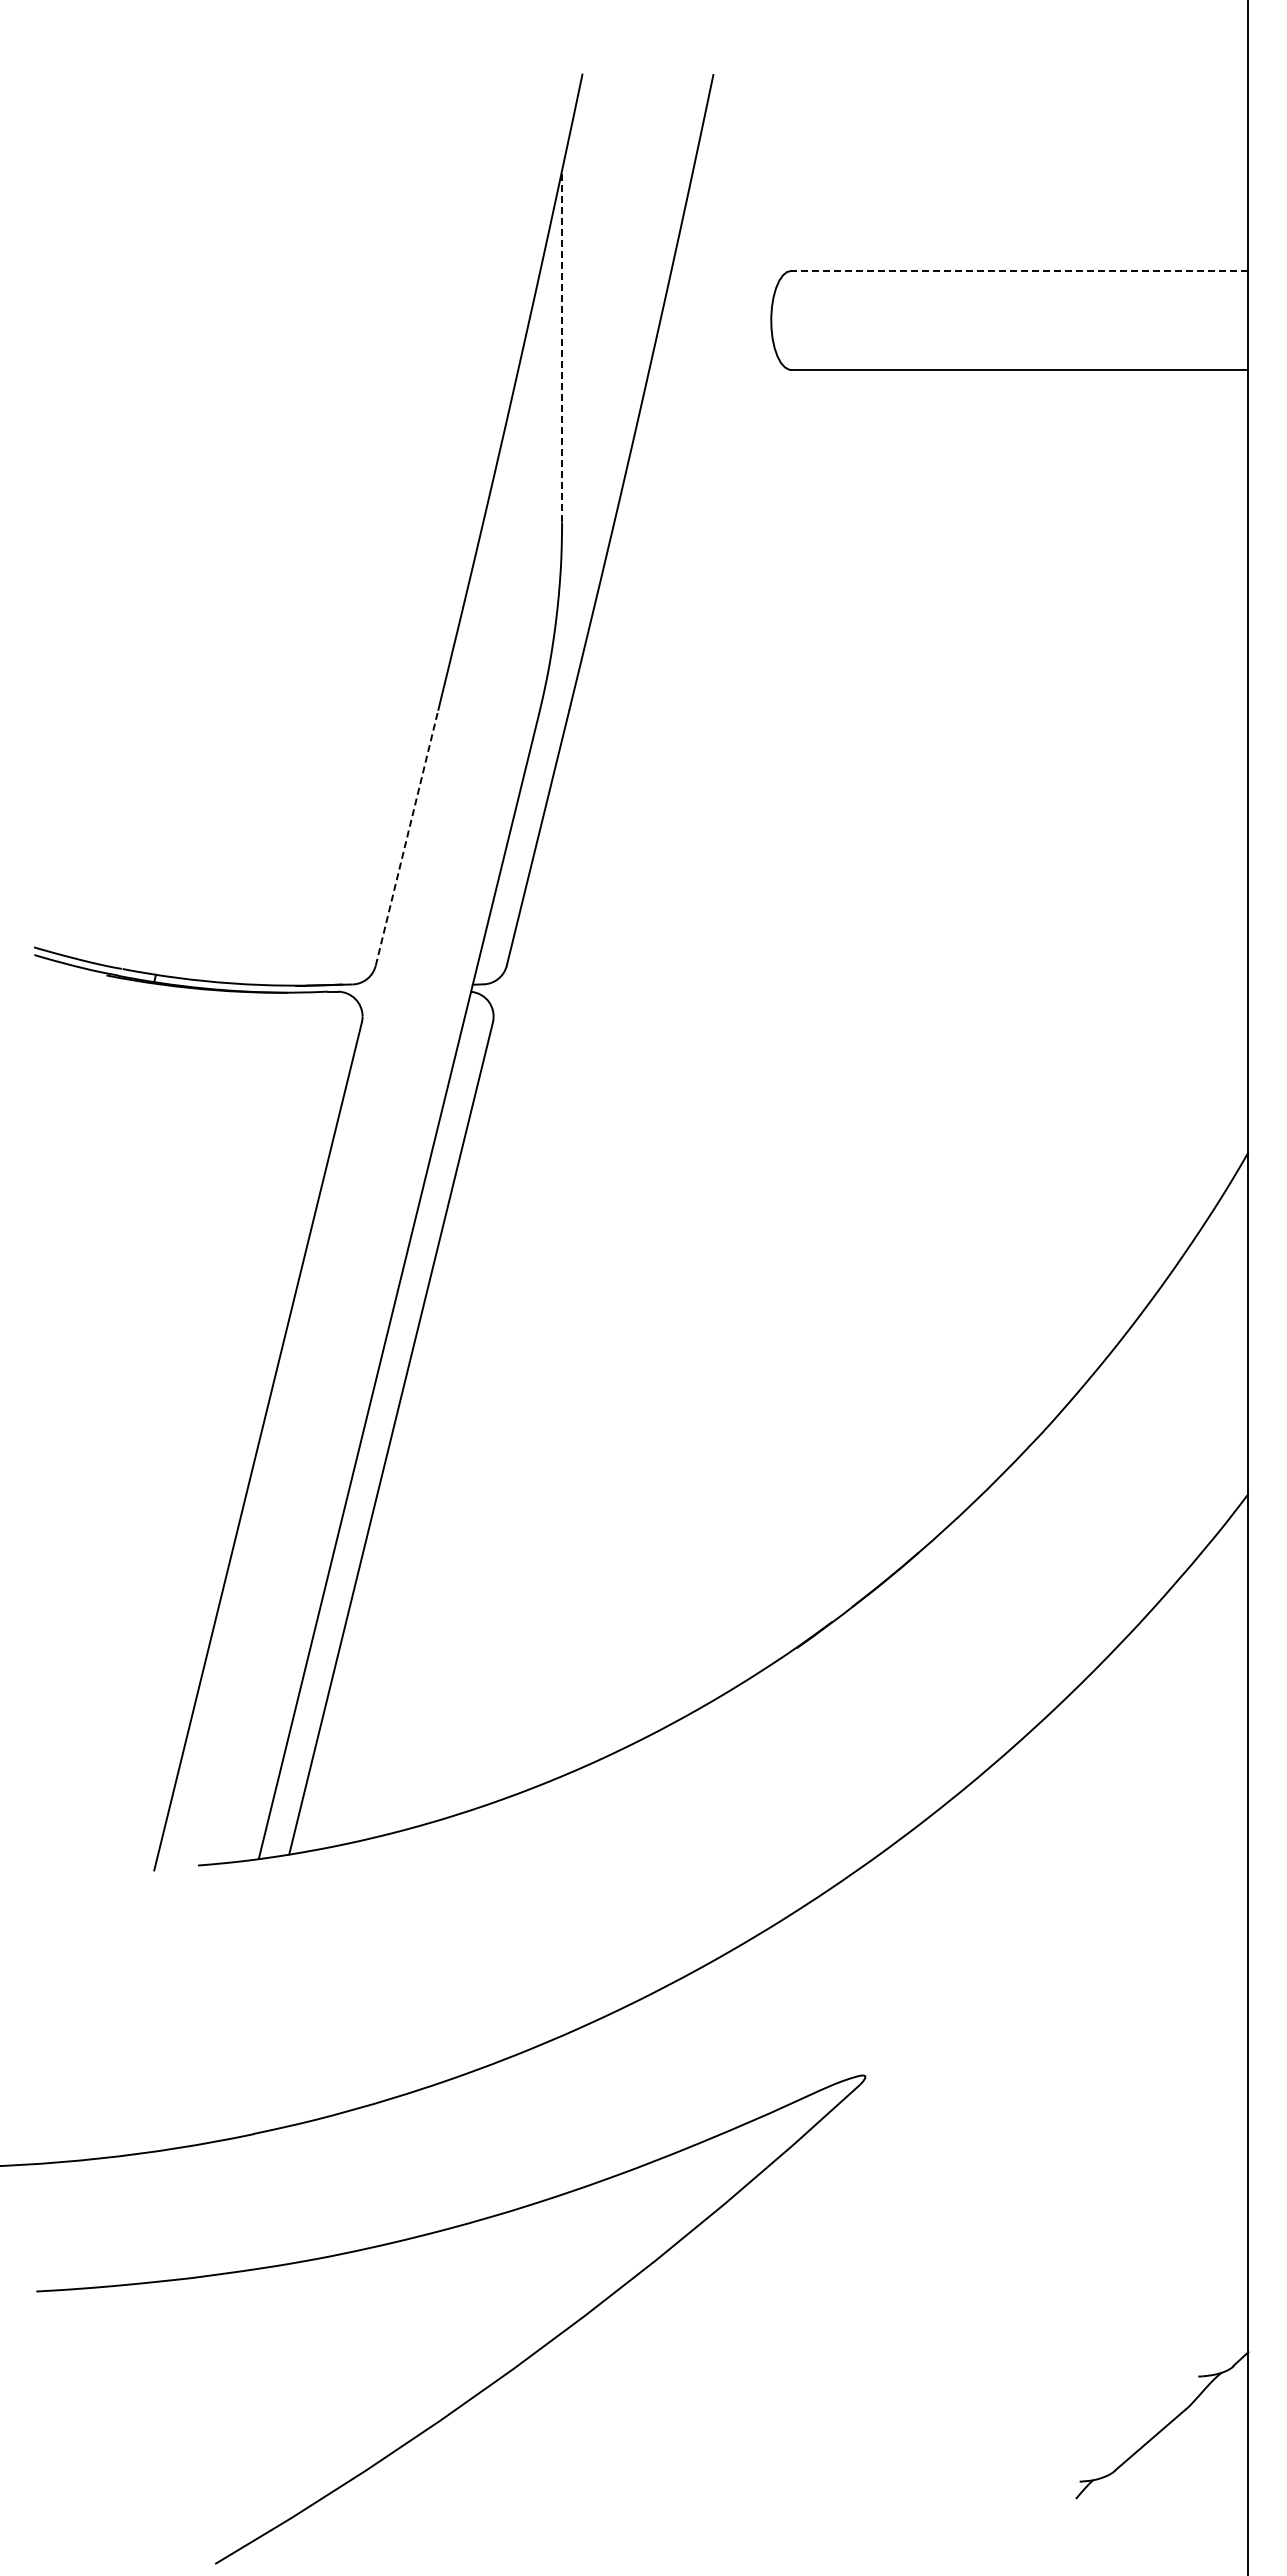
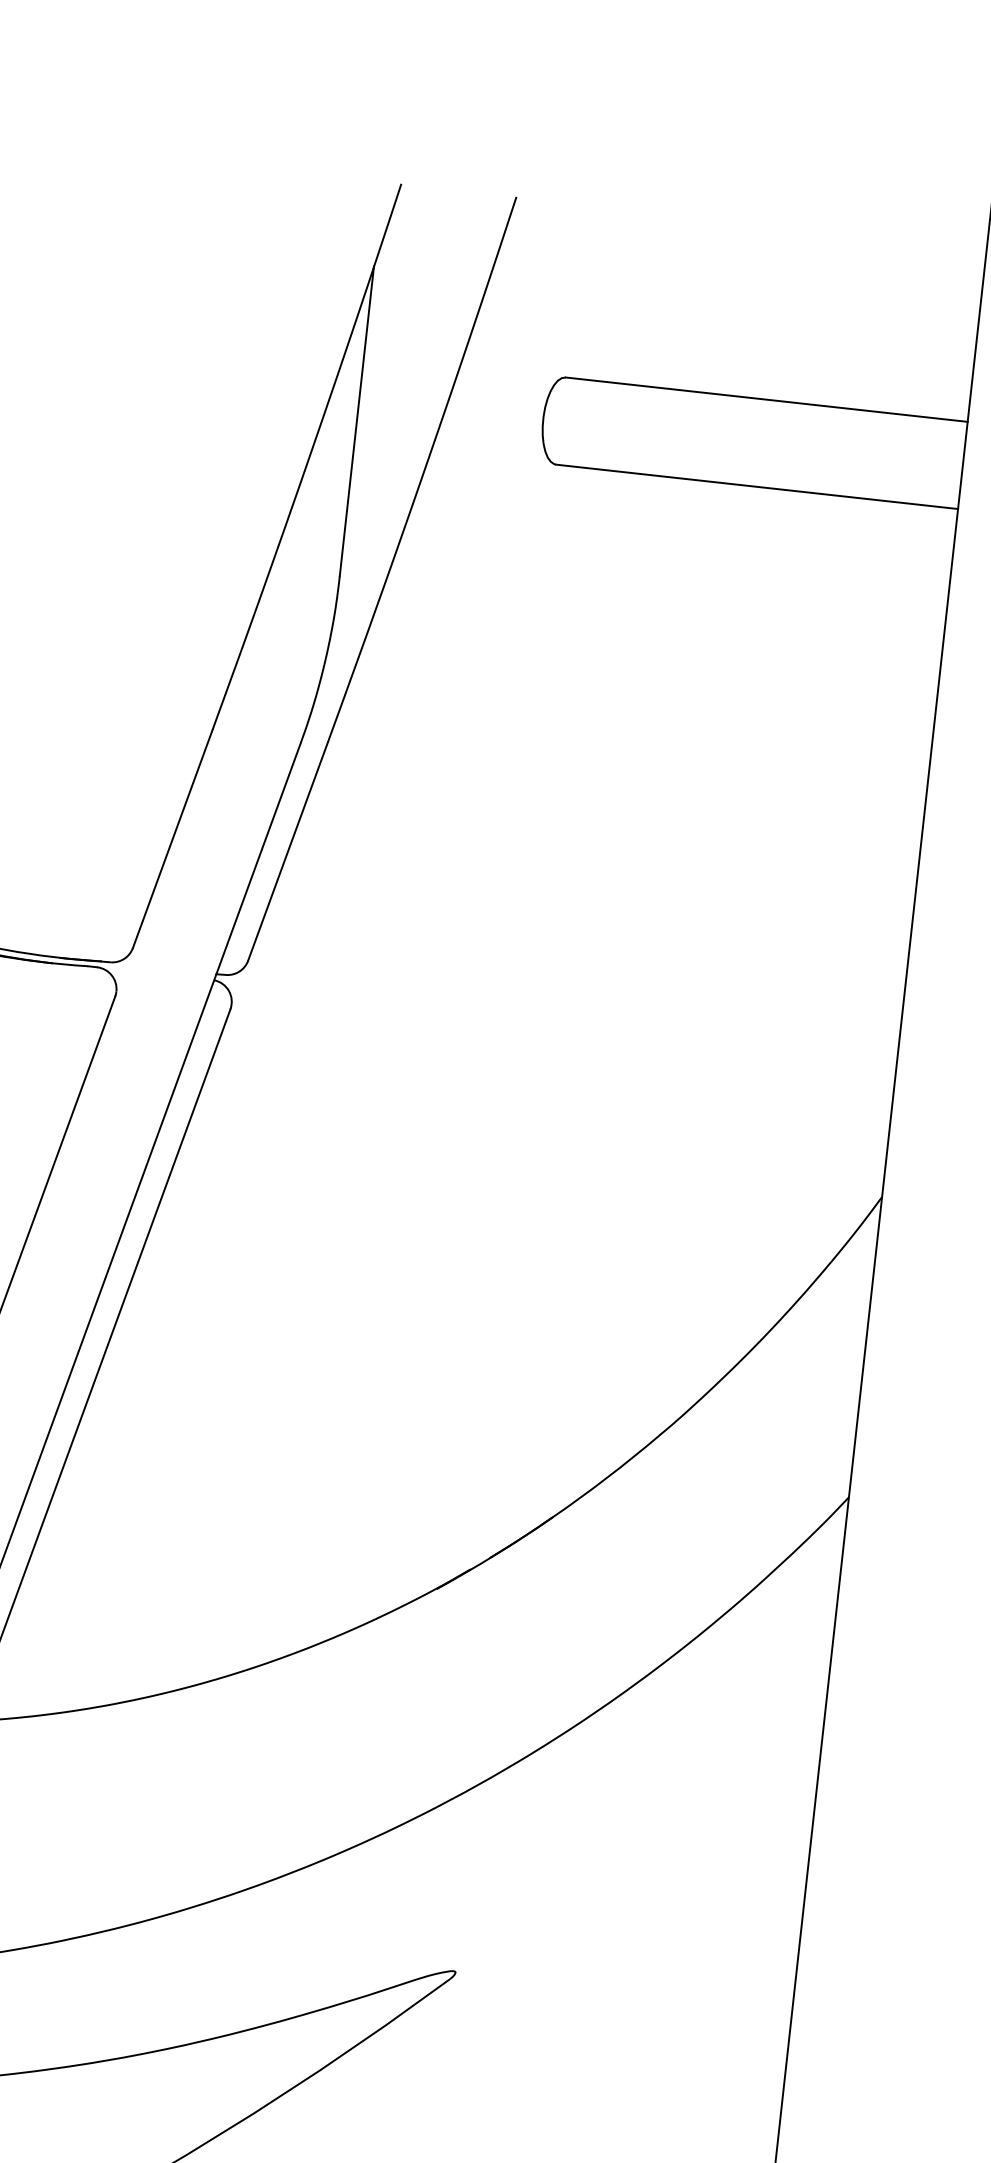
line: (1019, 270) -> (766, 399), dashed -> solid
line: (562, 345) -> (357, 420), dashed -> solid
line: (407, 837) -> (173, 838), dashed -> solid

